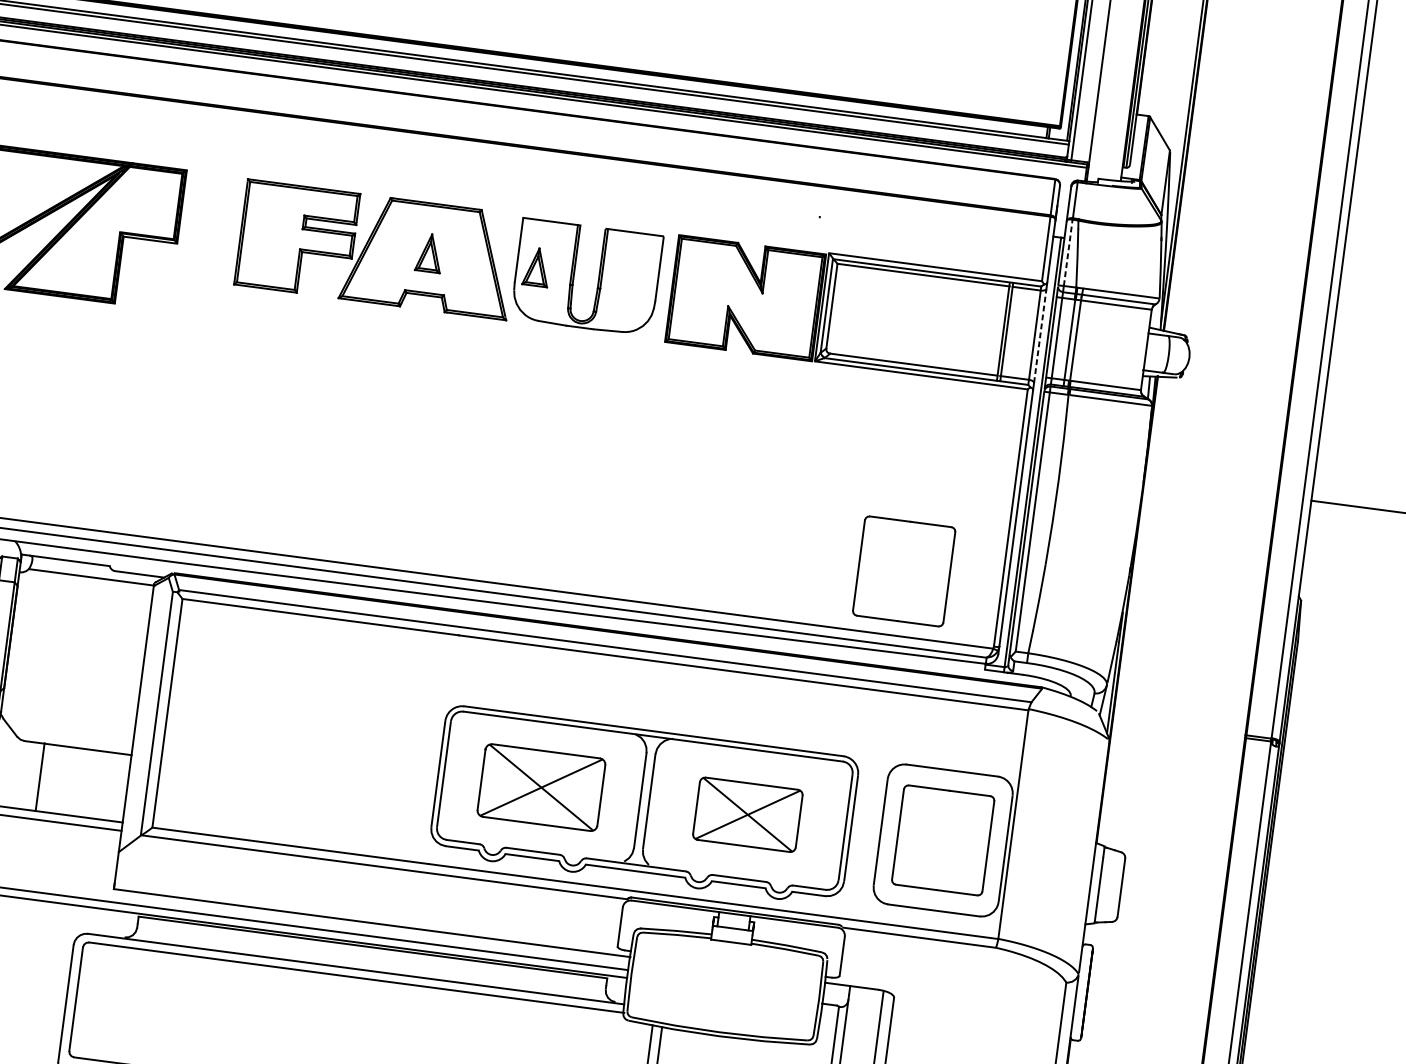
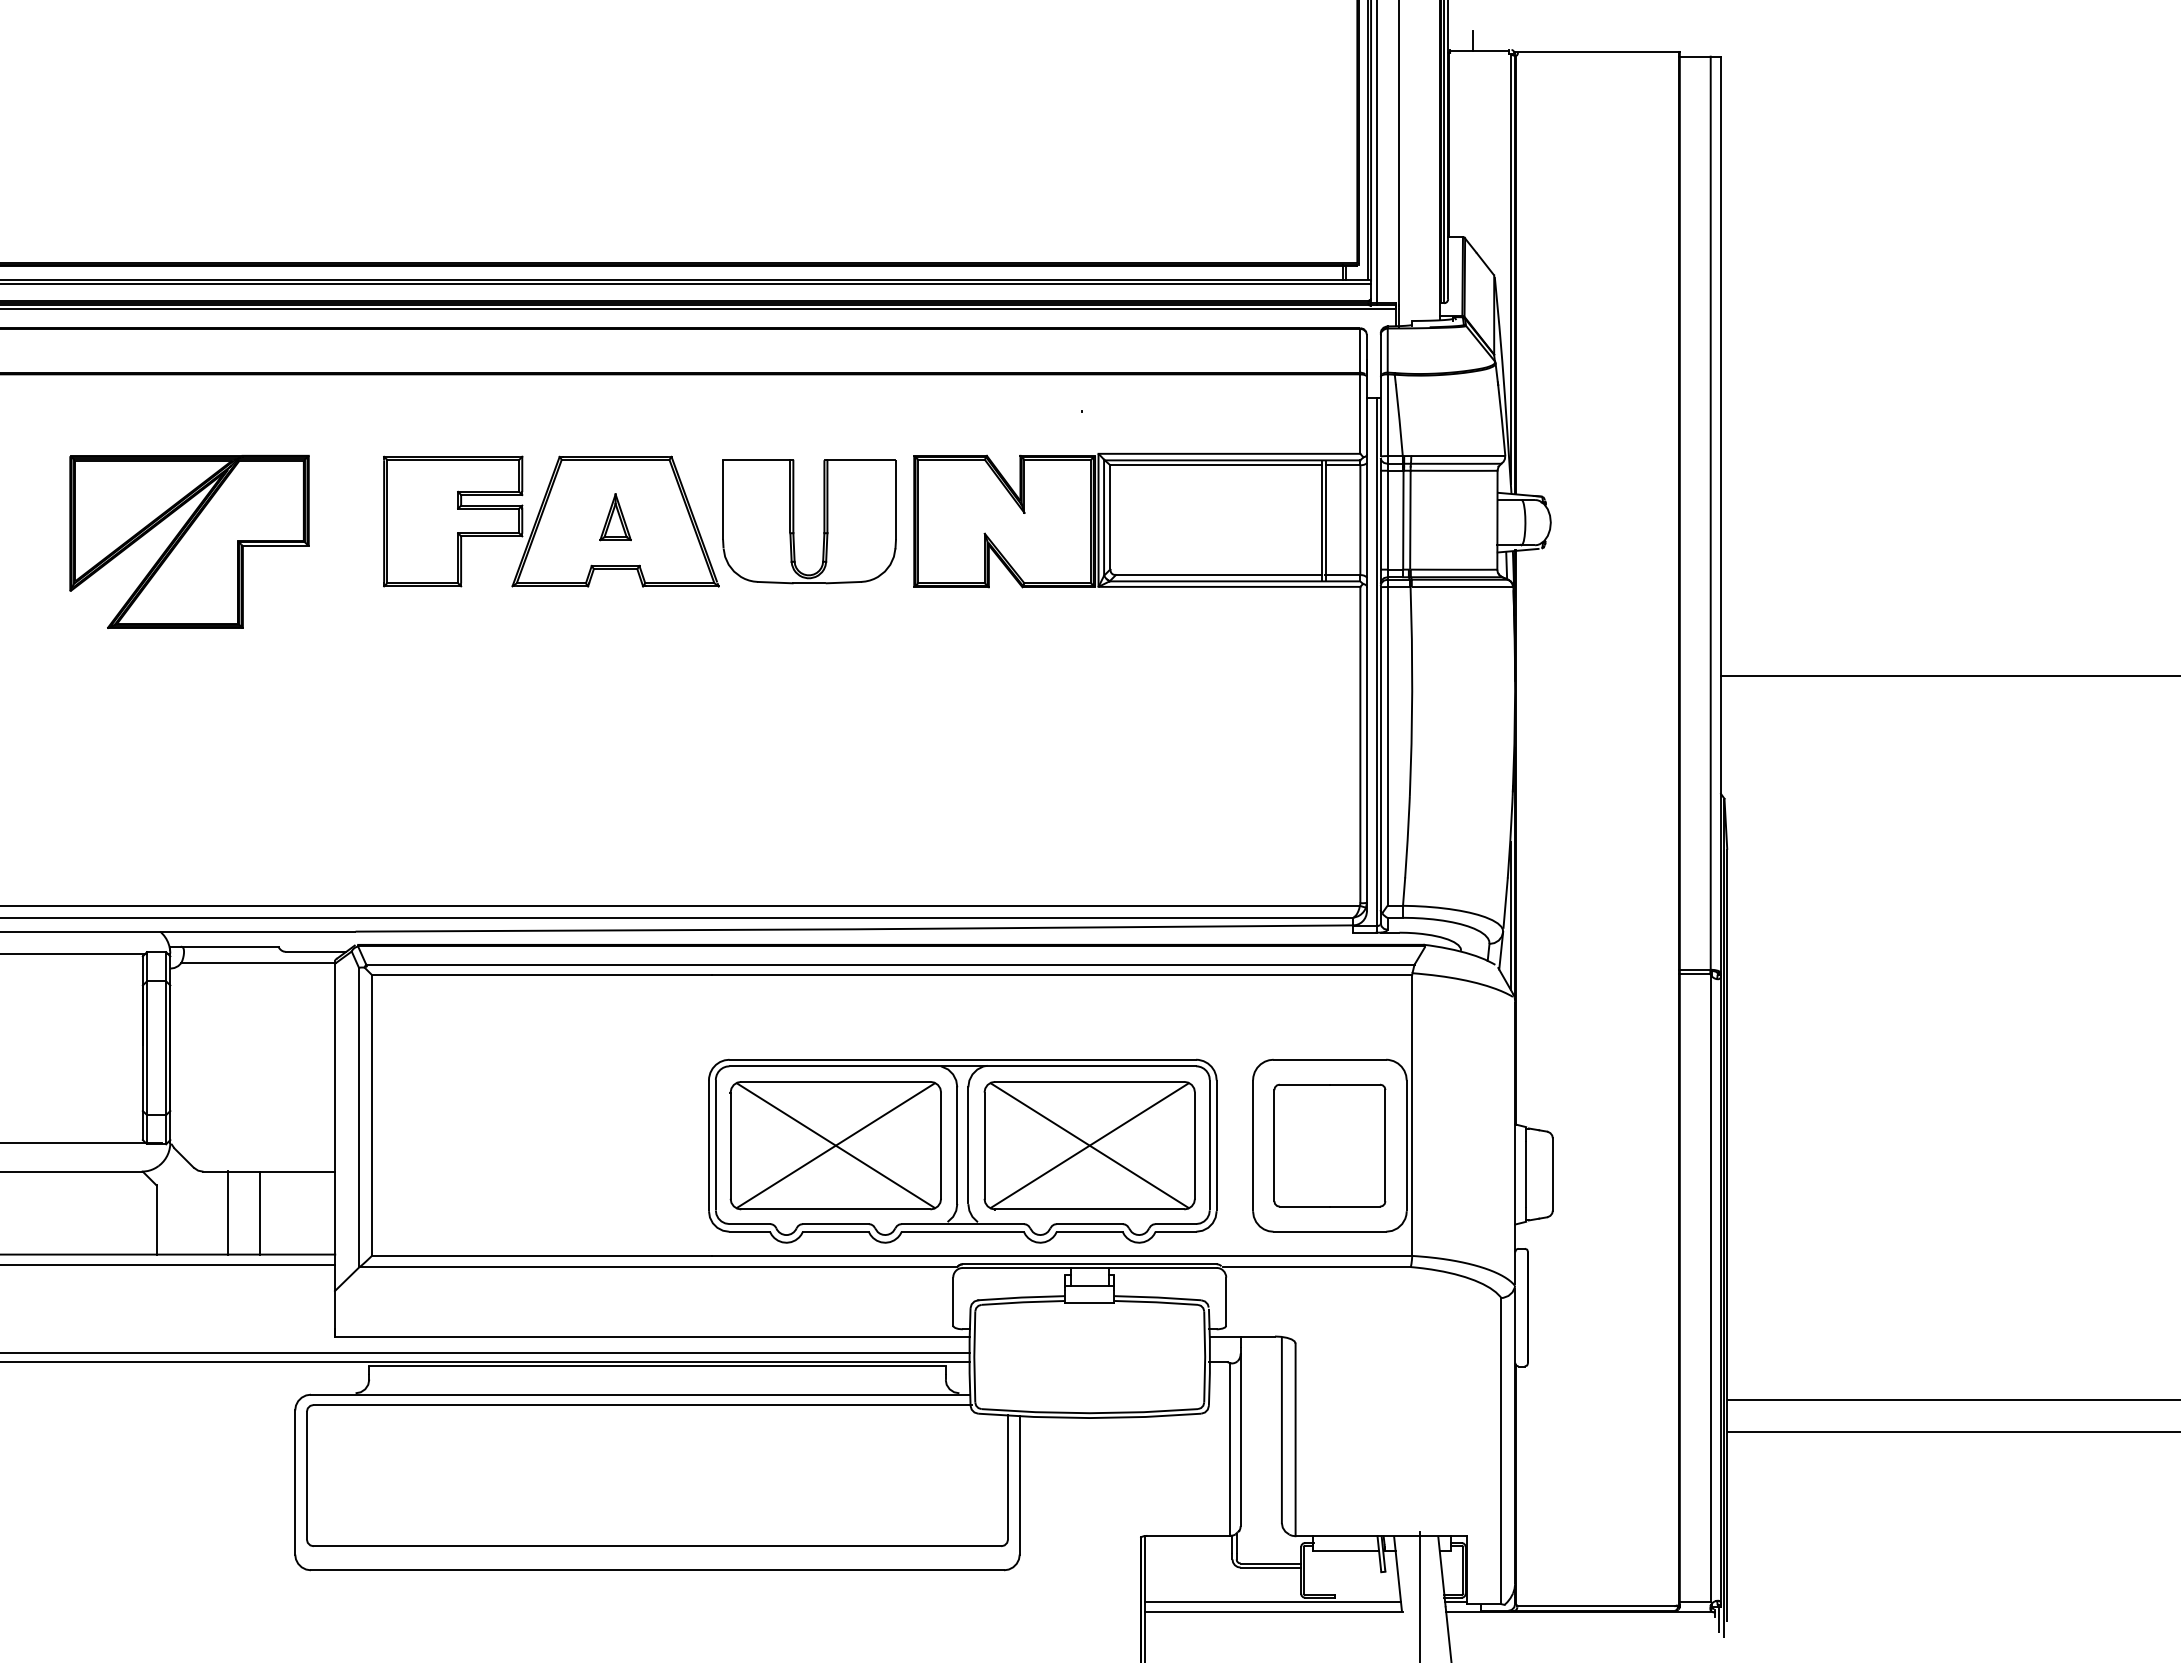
line: (1068, 252) -> (1387, 415), dashed -> solid
part: (536, 267) -> (747, 517), removed
line: (1039, 336) -> (1366, 520), dashed -> solid
part: (903, 571) -> (1239, 826), removed
line: (65, 780) -> (259, 1212), added
part: (541, 787) -> (835, 1145), size x1.43
part: (747, 814) -> (1089, 1145), size x1.67

